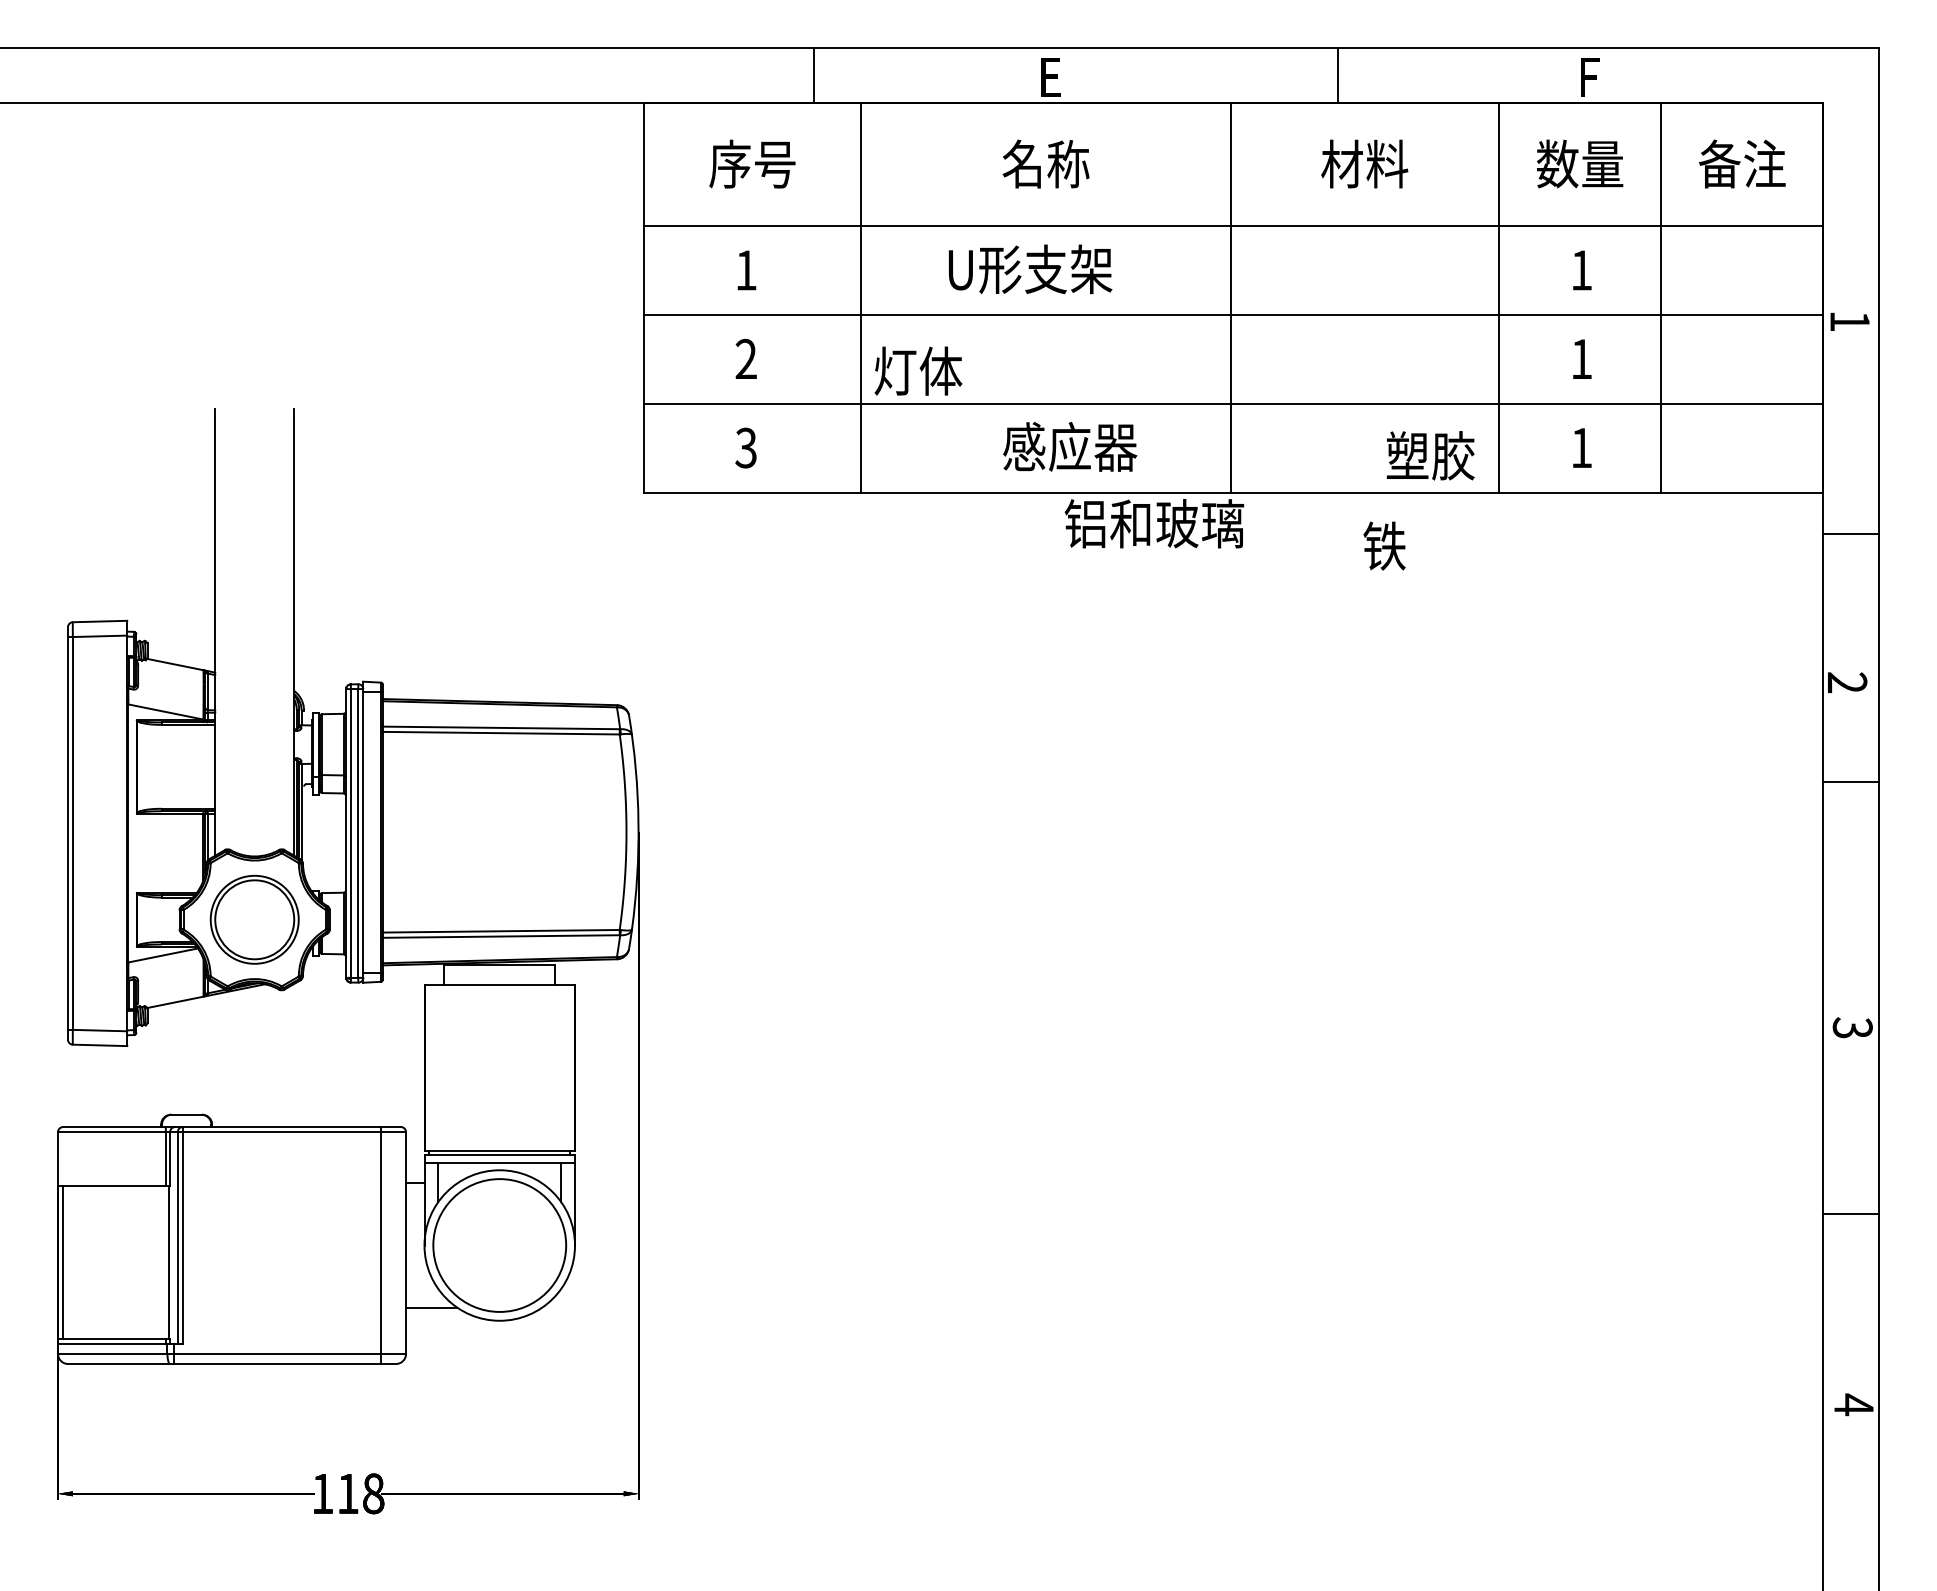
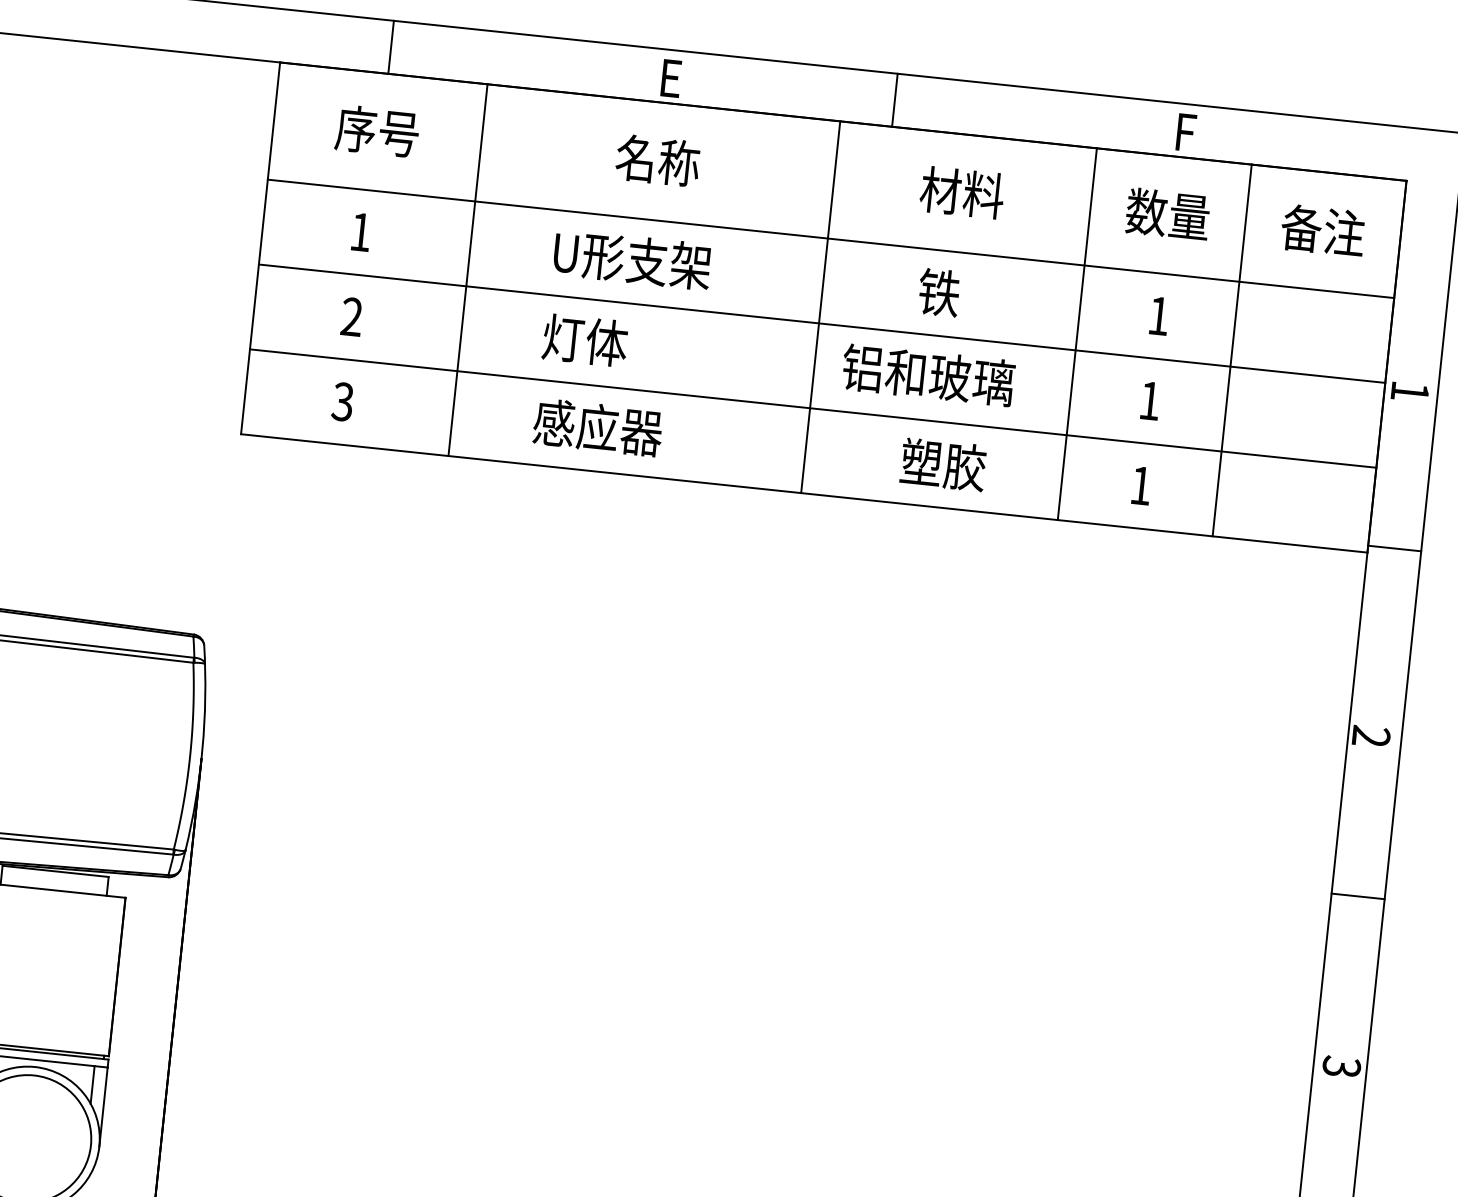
line: (814, 75) -> (391, 47), moved
line: (1337, 75) -> (894, 100), moved
text: (918, 370) -> (585, 339), moved
text: (1070, 446) -> (598, 427), moved
text: (1430, 455) -> (943, 464), moved
text: (1154, 523) -> (928, 375), moved
line: (1850, 534) -> (1394, 548), moved
text: (1384, 545) -> (939, 292), moved
line: (1850, 781) -> (1357, 896), moved

